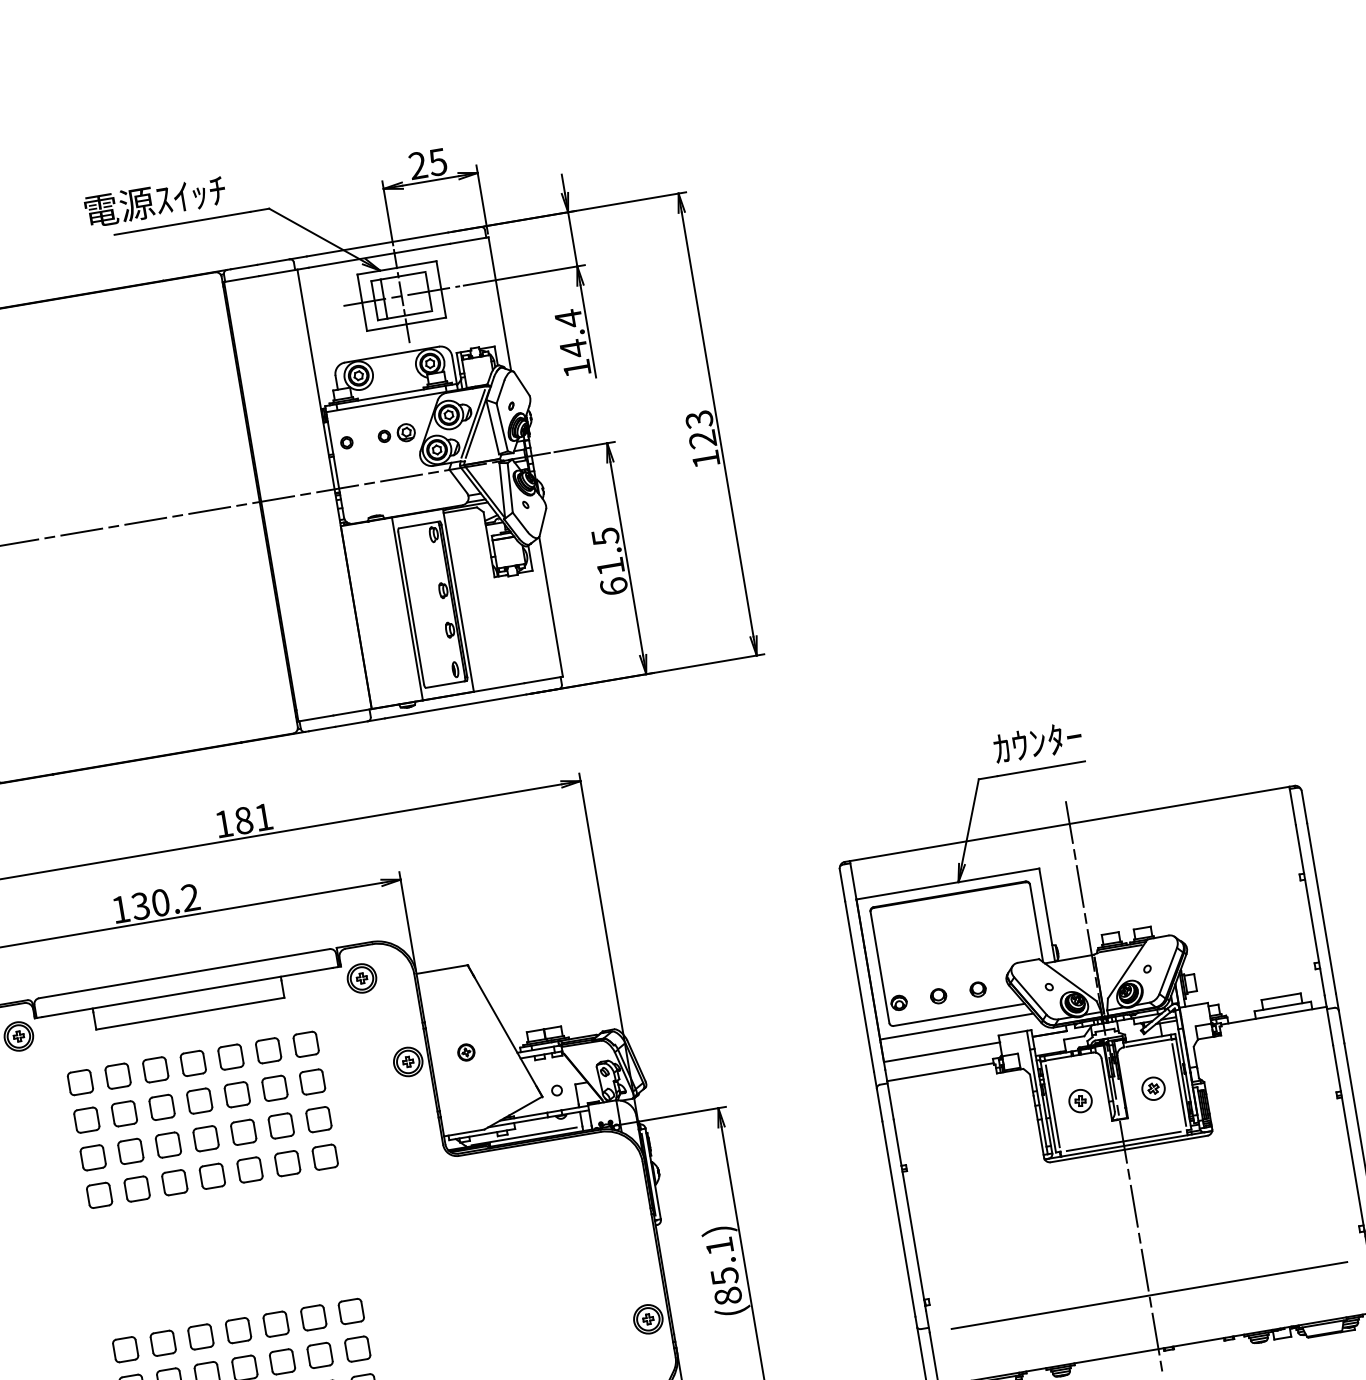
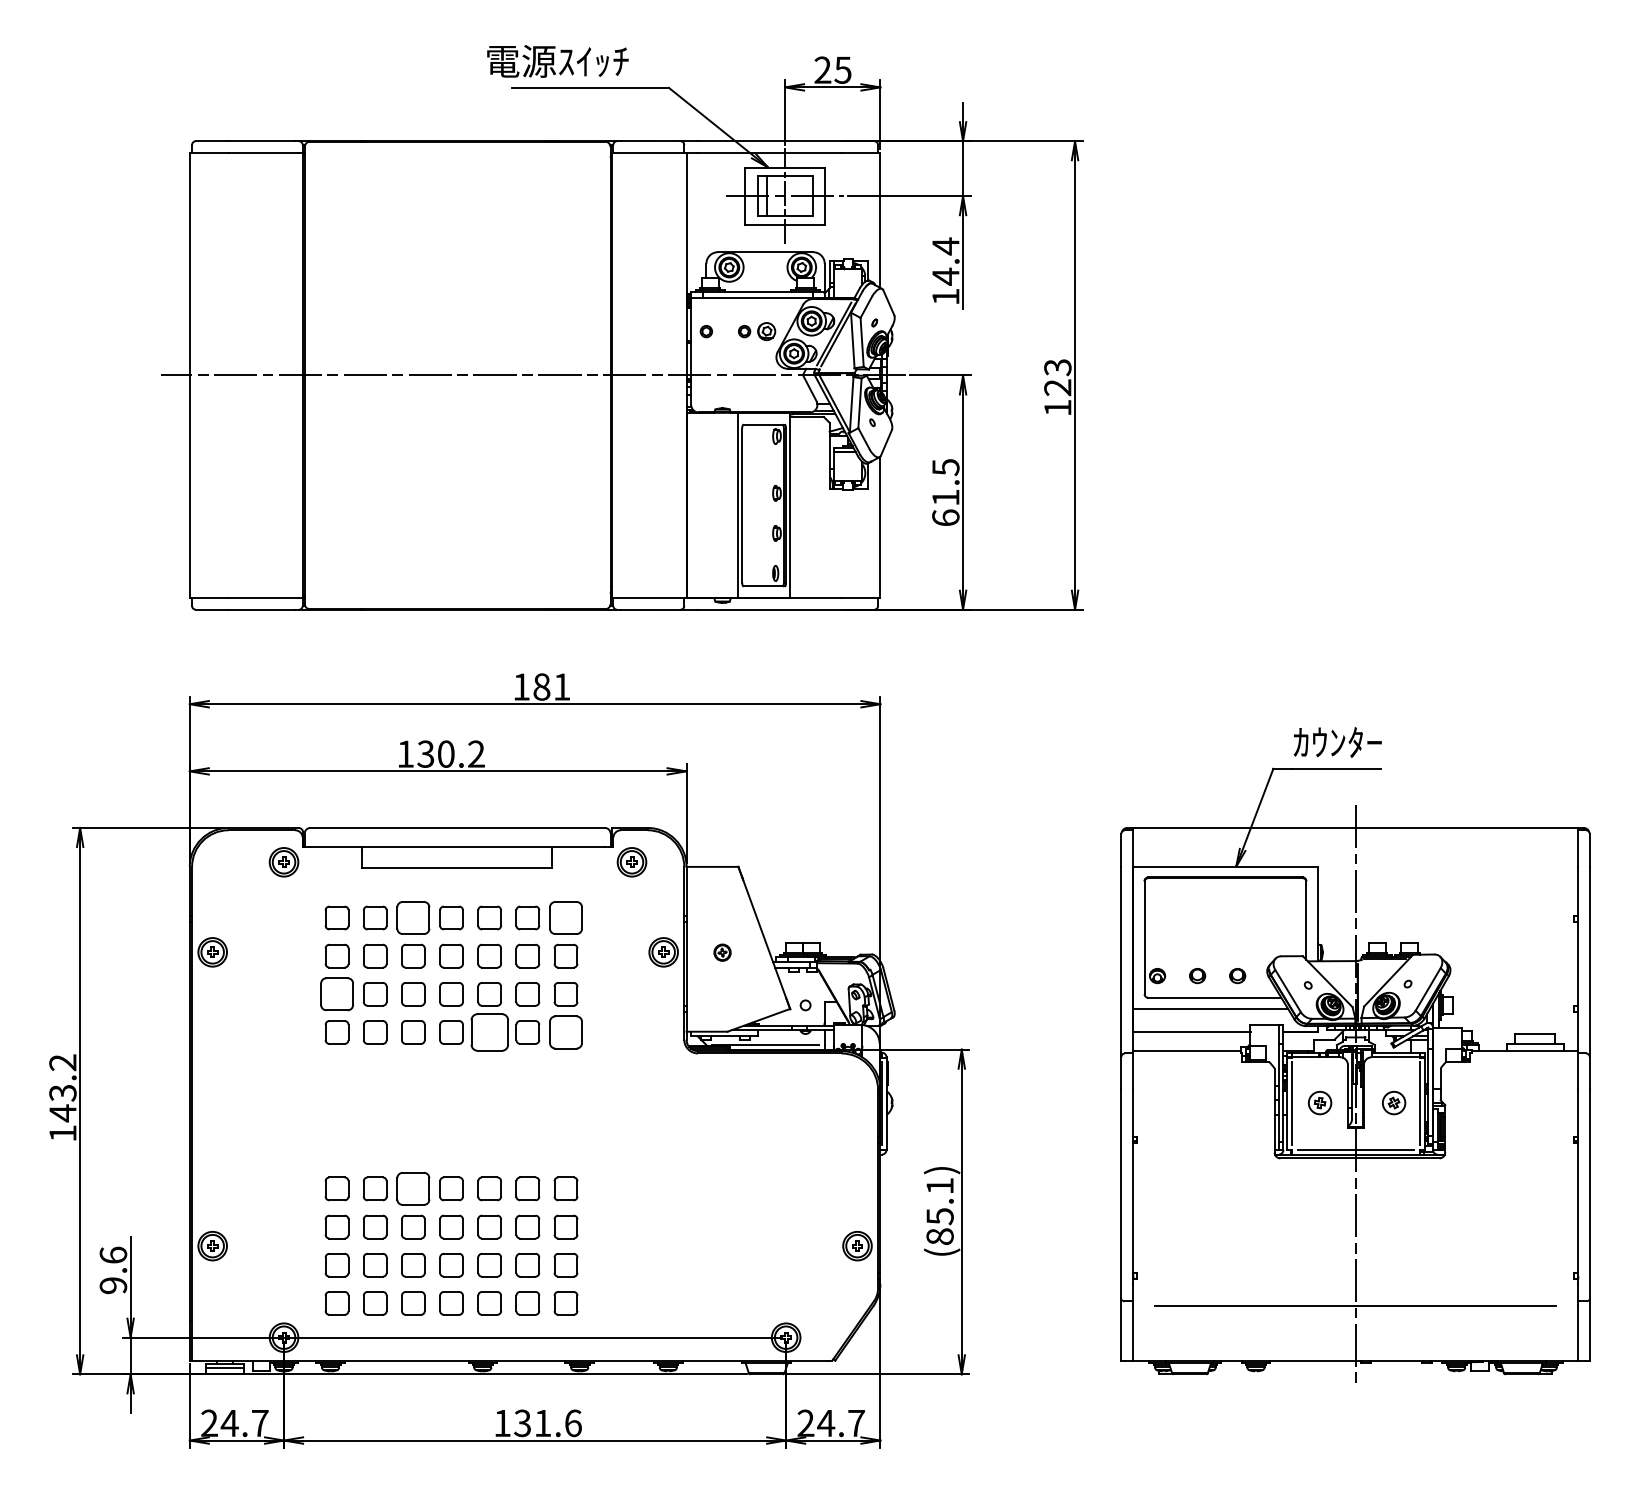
part: (305, 1043) -> (565, 917), size x1.4
part: (155, 1069) -> (413, 917), size x1.4
part: (324, 1157) -> (565, 1032), size x1.4
part: (92, 1158) -> (336, 994), size x1.4
part: (249, 1170) -> (489, 1032), size x1.6
part: (200, 1336) -> (413, 1188), size x1.4

